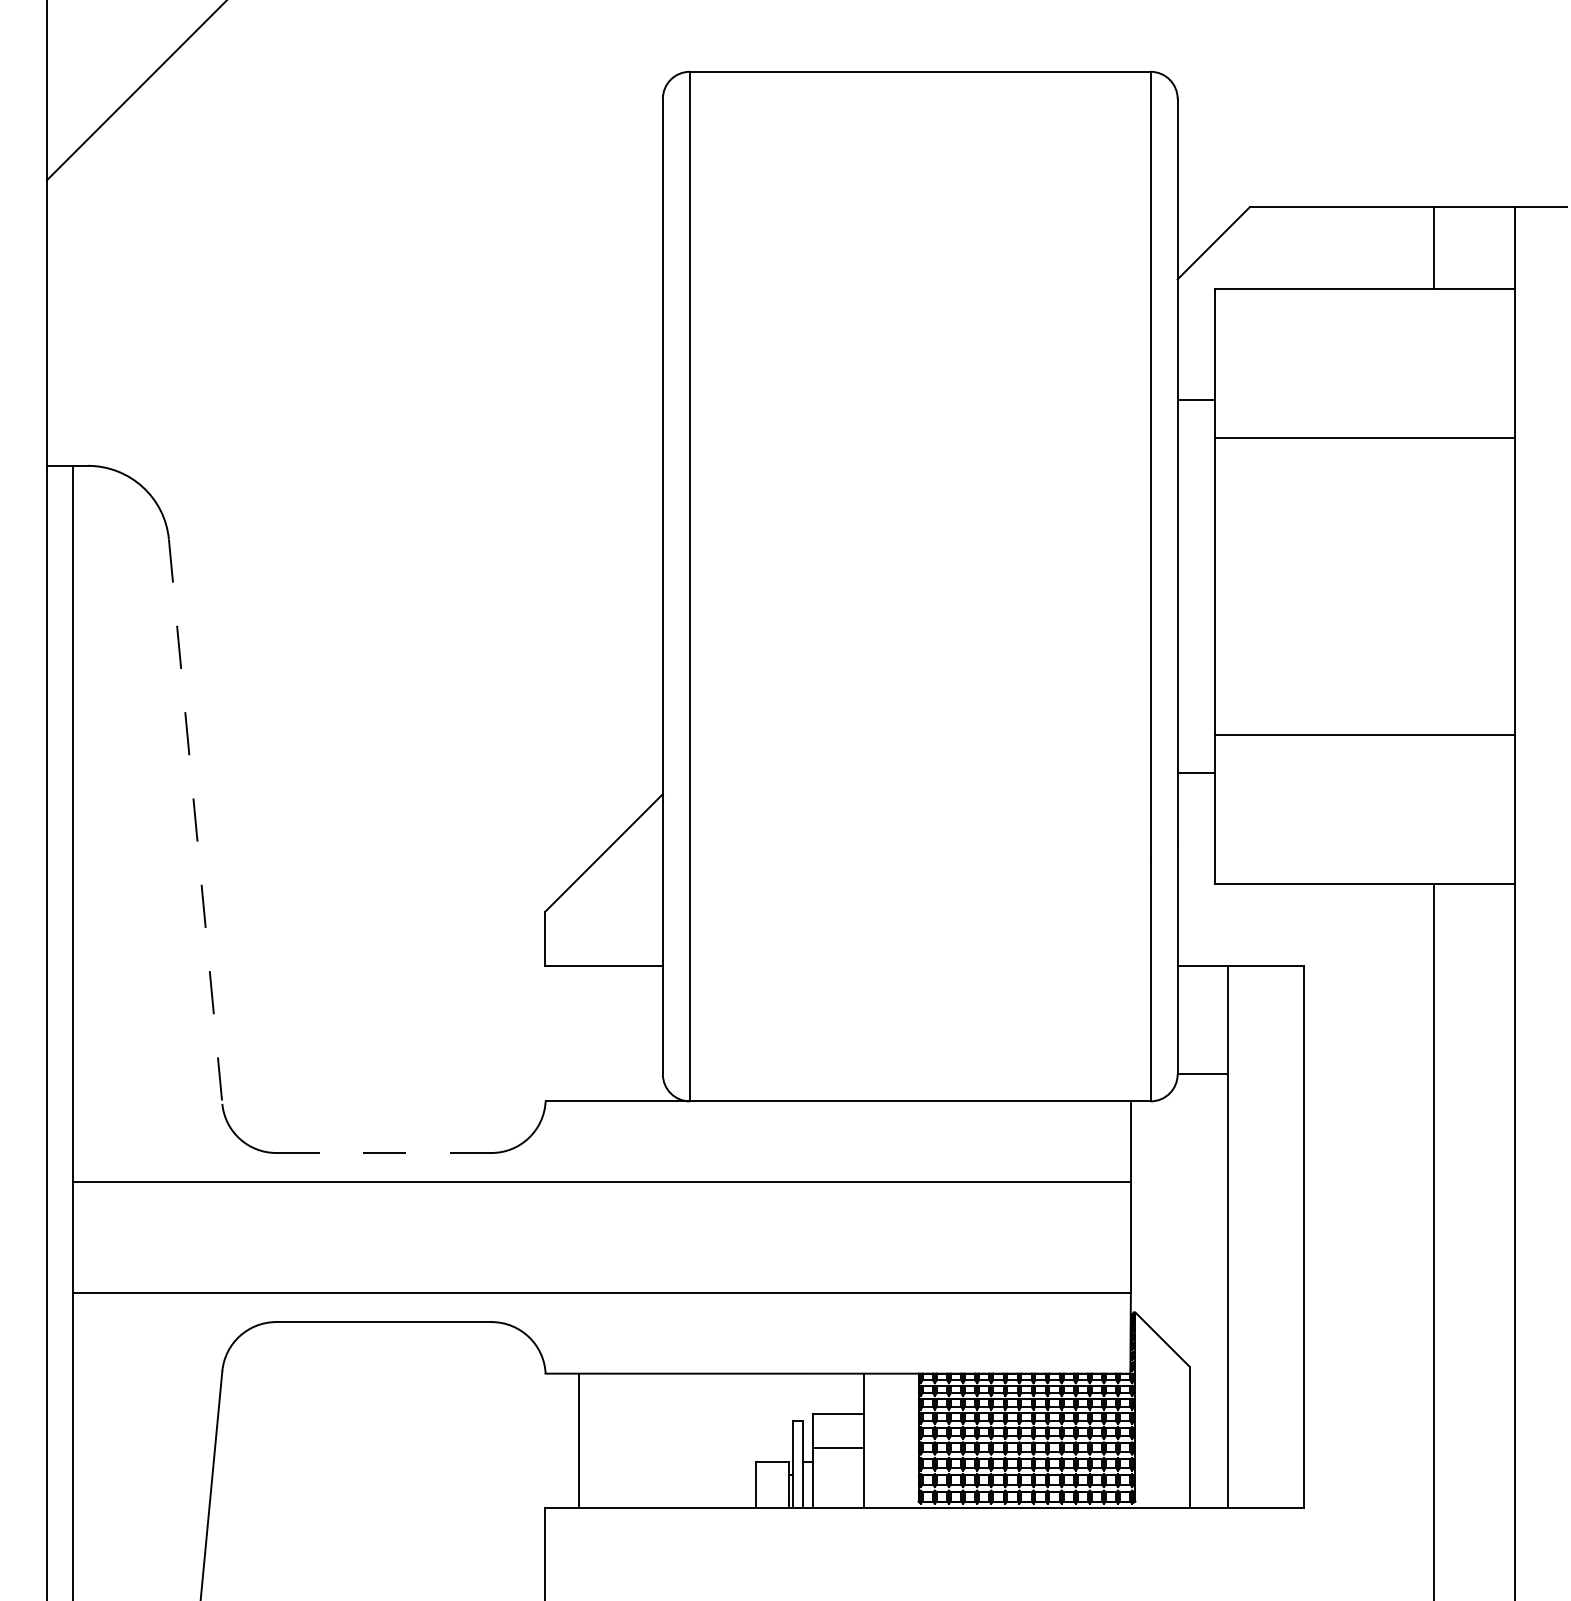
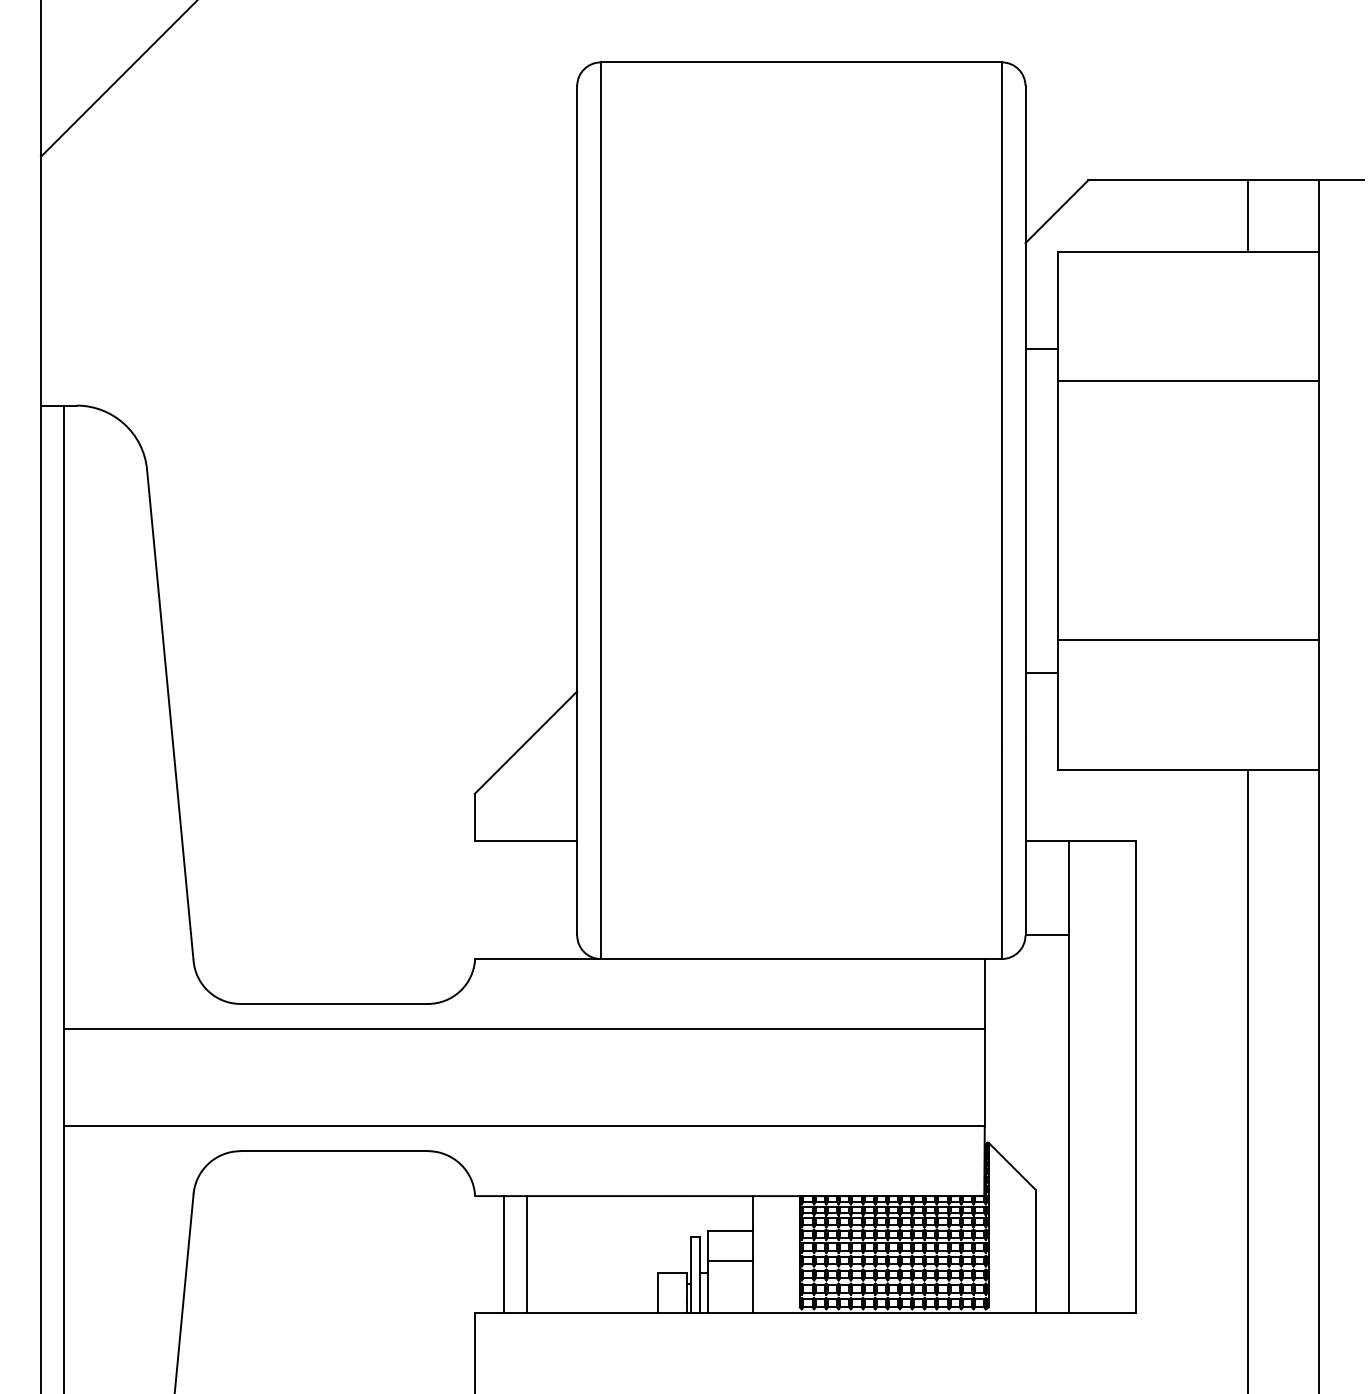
line: (195, 822) -> (170, 716), dashed -> solid
line: (383, 1152) -> (333, 1003), dashed -> solid
line: (605, 1440) -> (527, 1254), added

